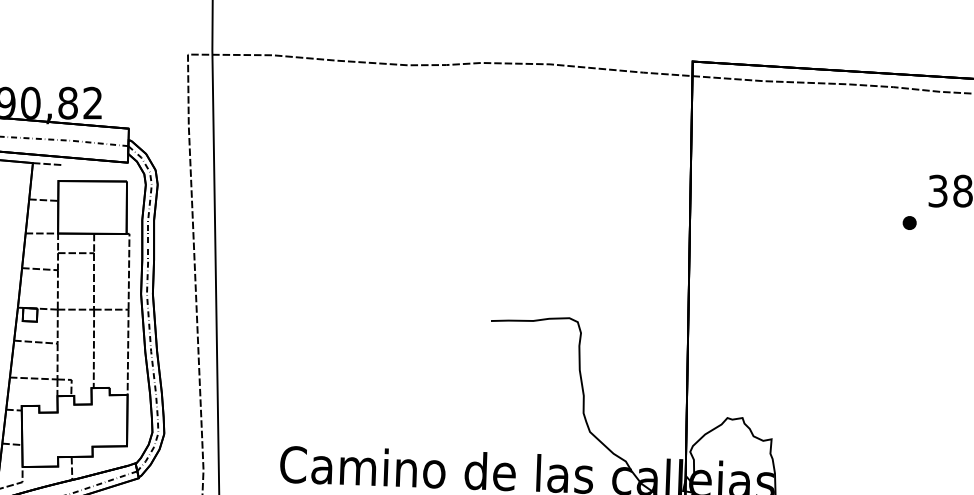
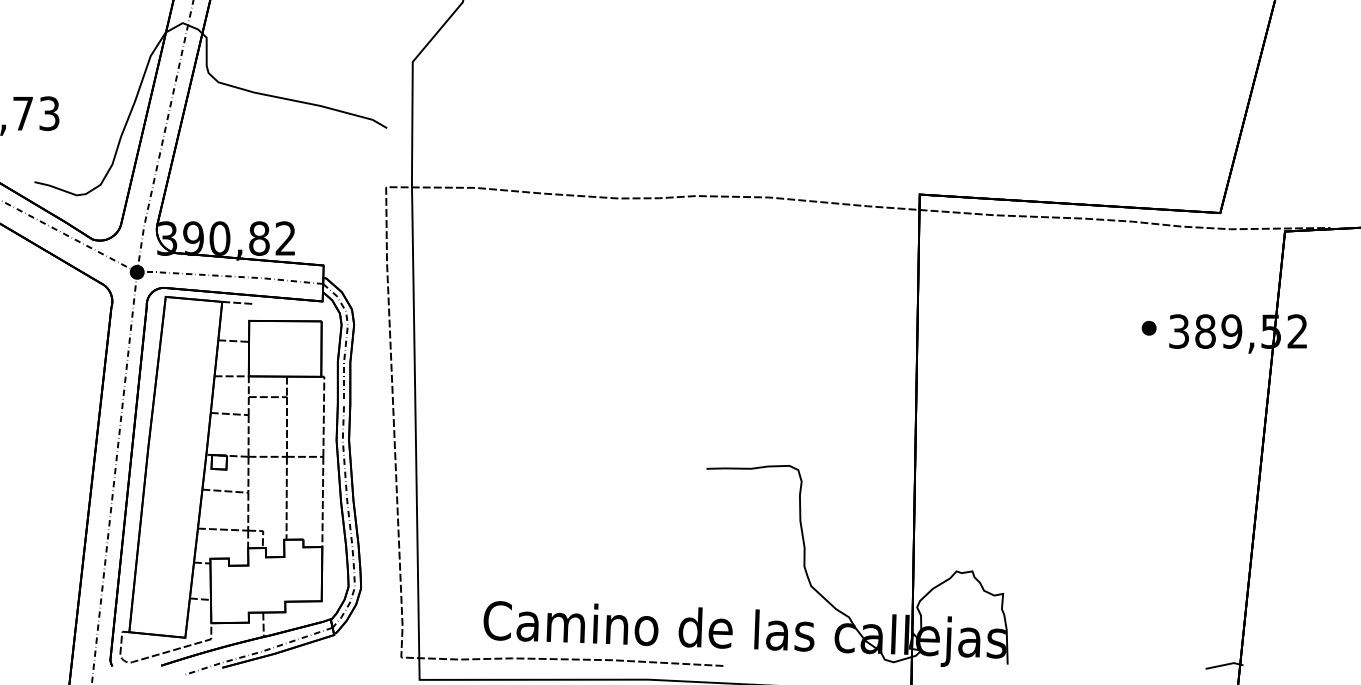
part: (909, 223) -> (1148, 328), moved

